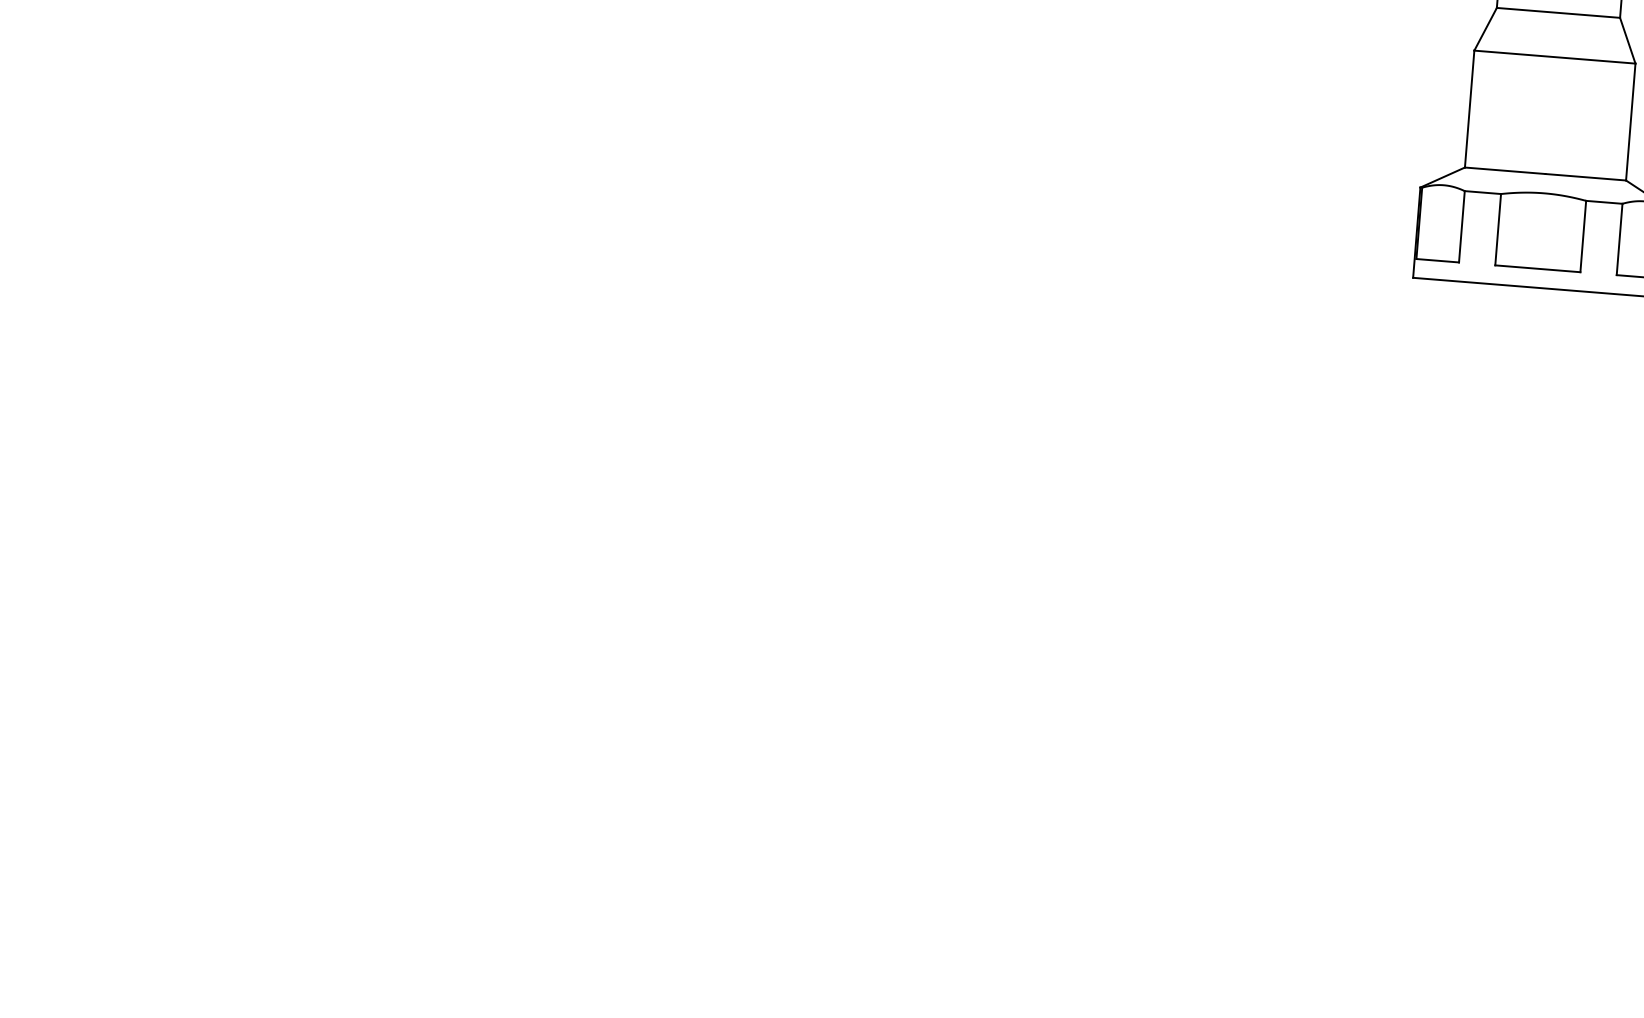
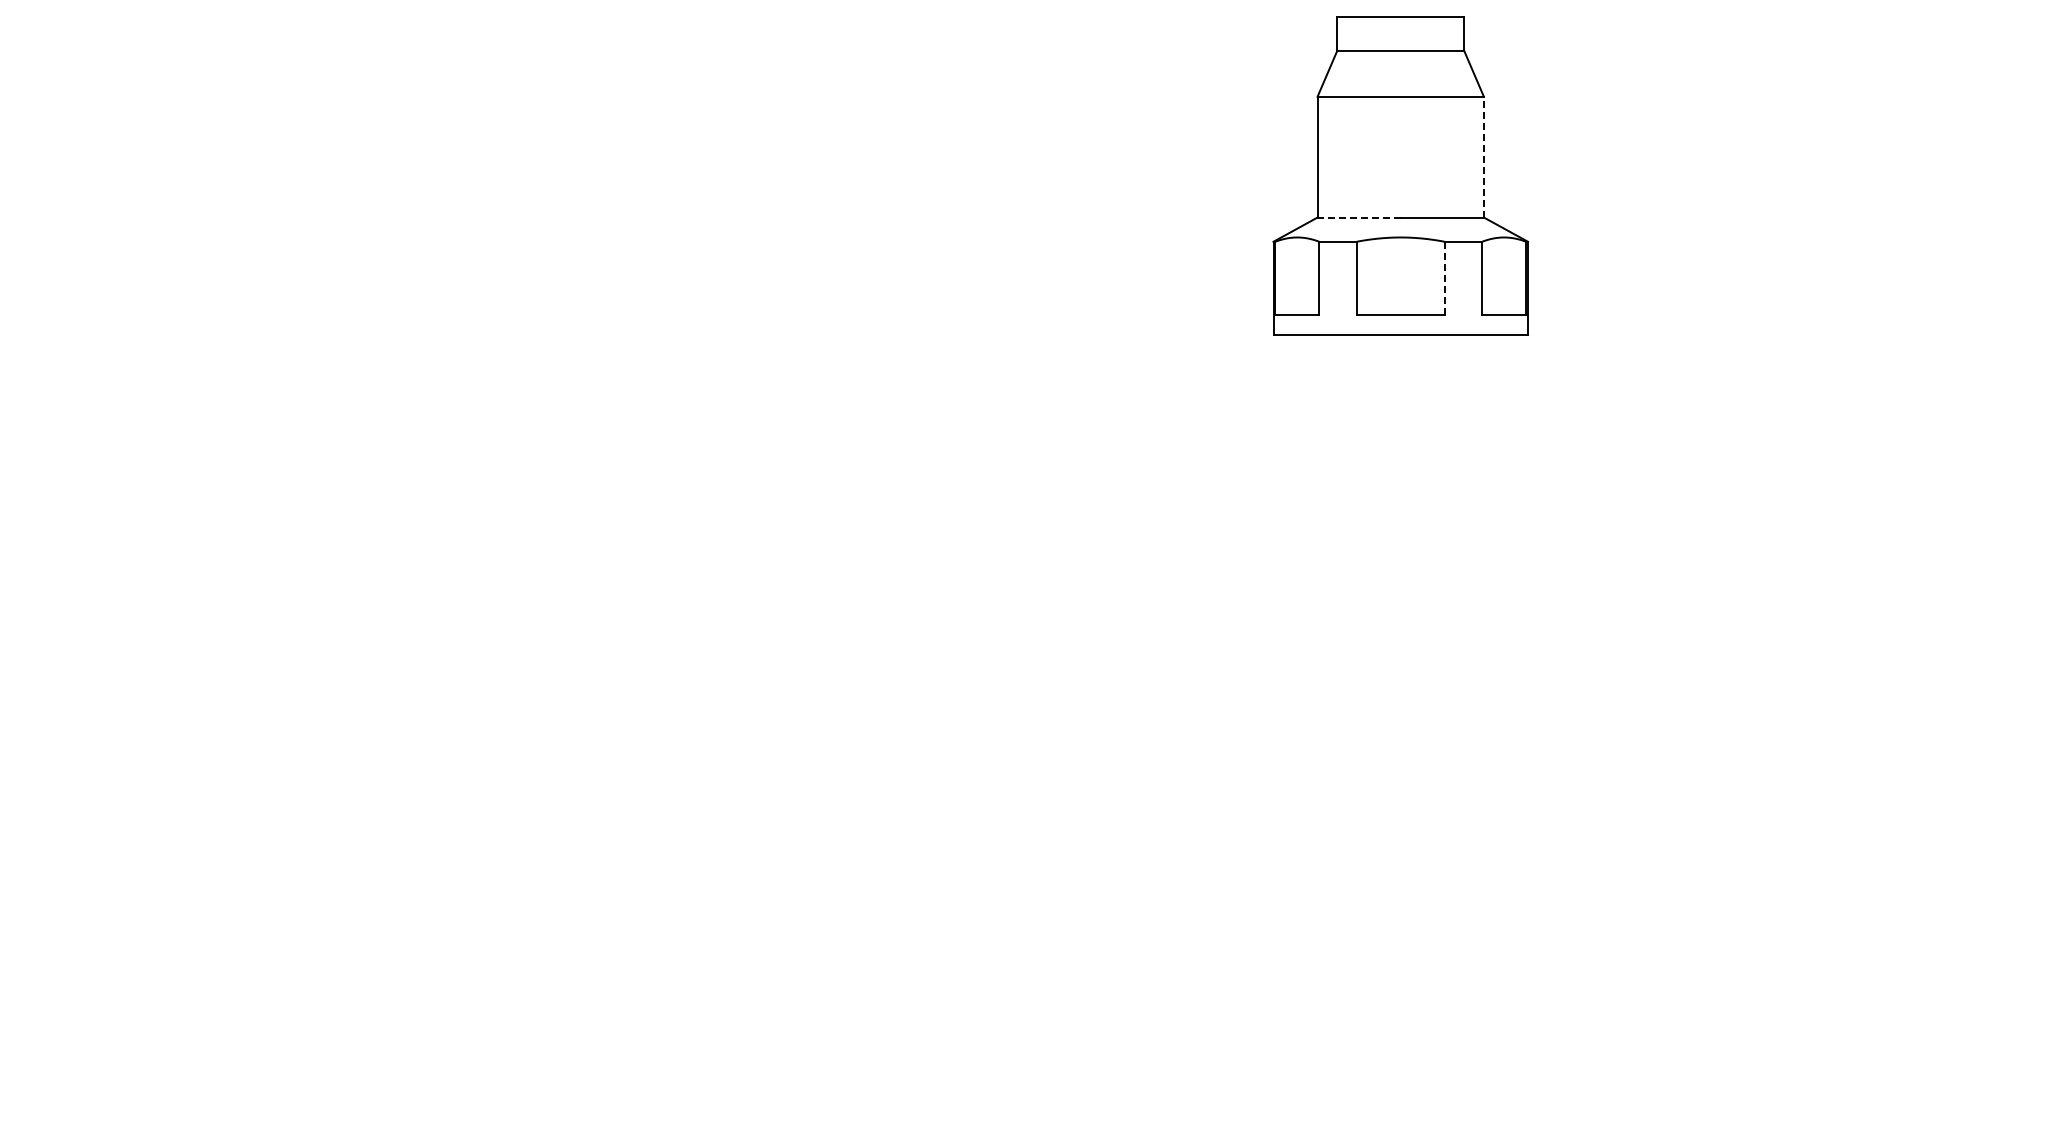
line: (1630, 121) -> (1483, 156), solid -> dashed
line: (1505, 170) -> (1359, 217), solid -> dashed
line: (1583, 236) -> (1444, 278), solid -> dashed

